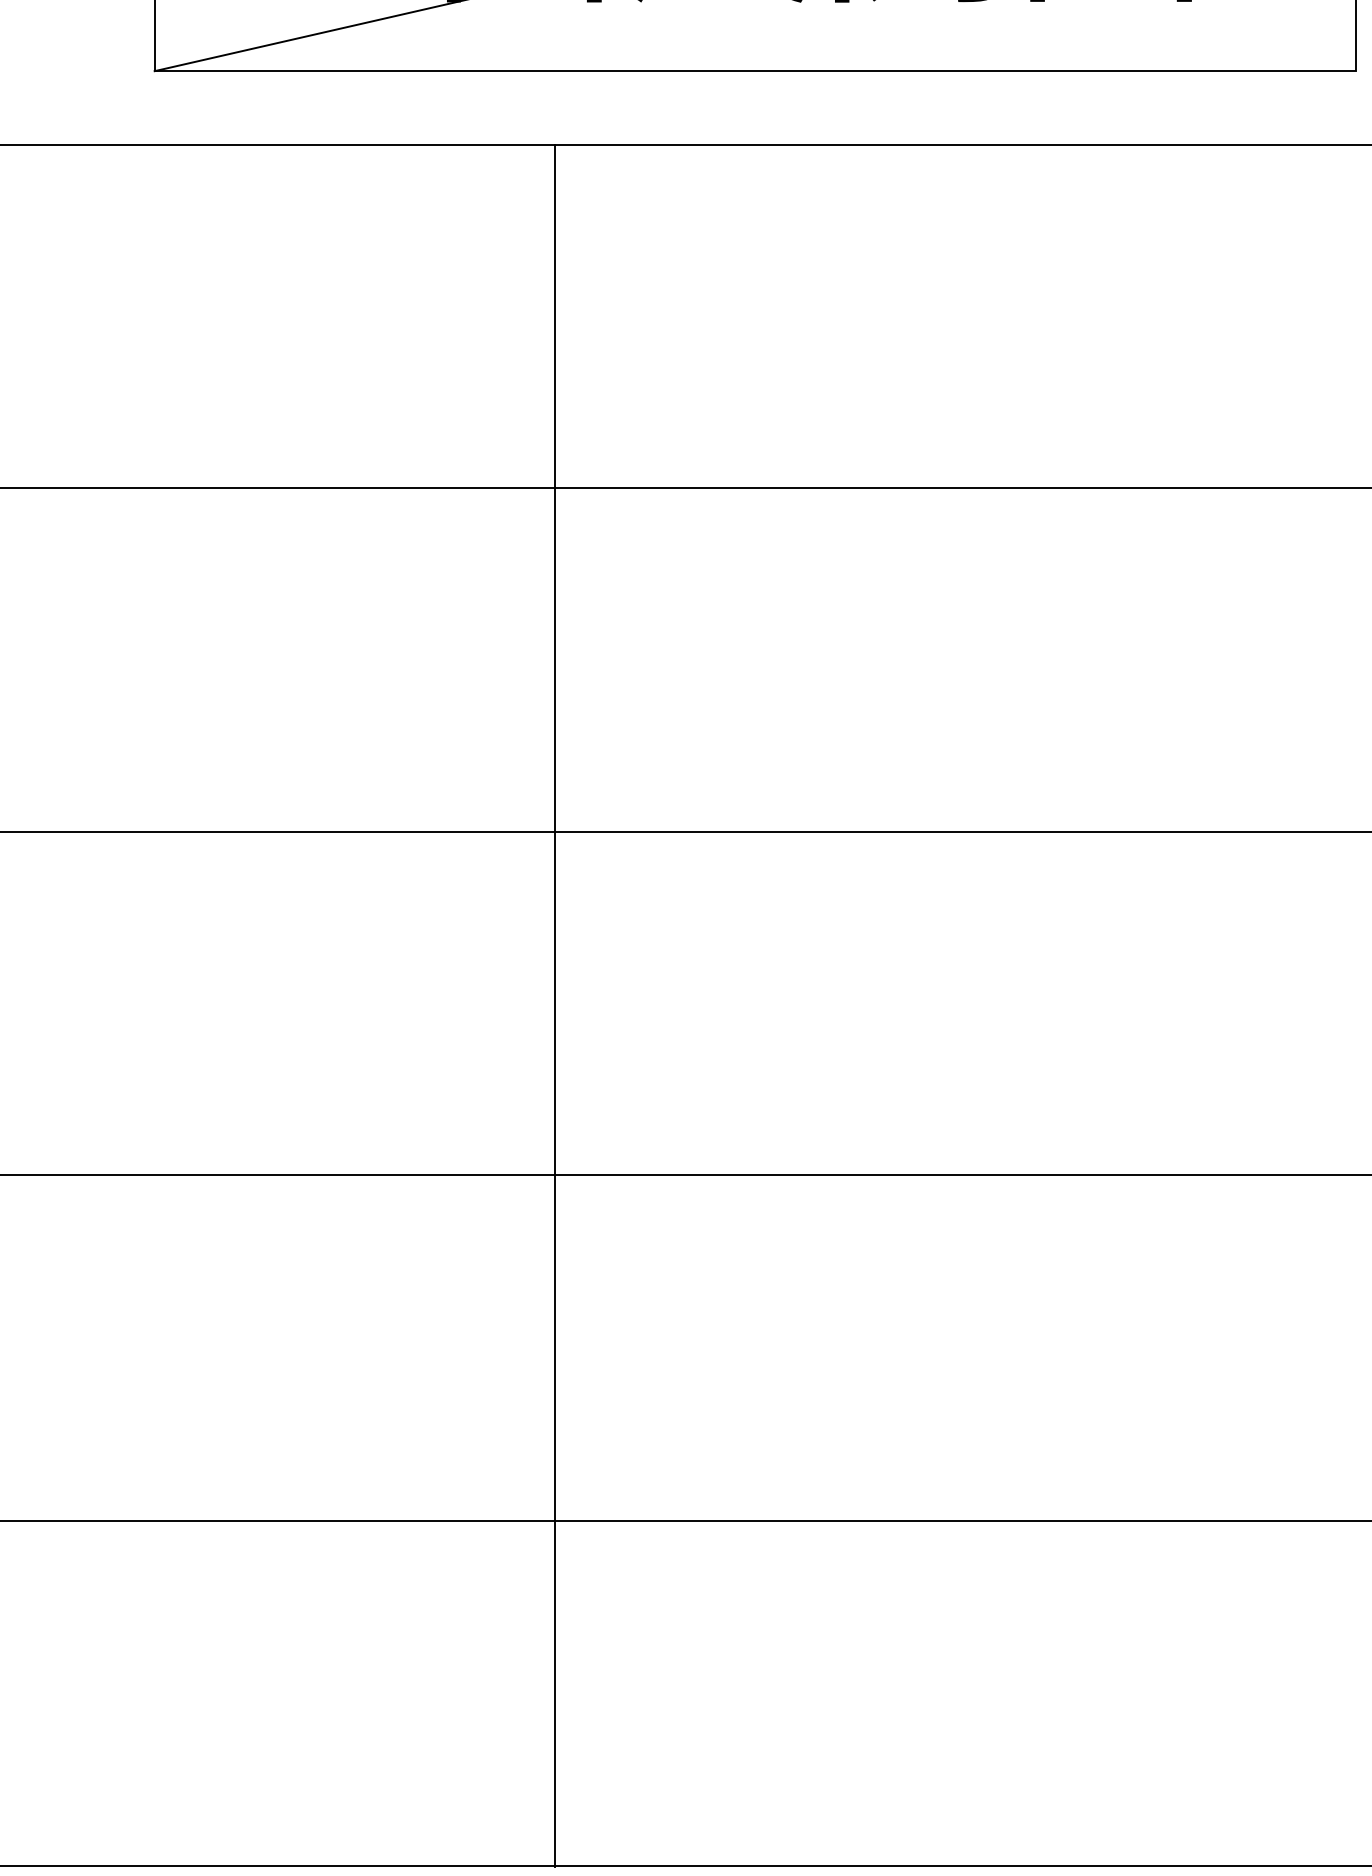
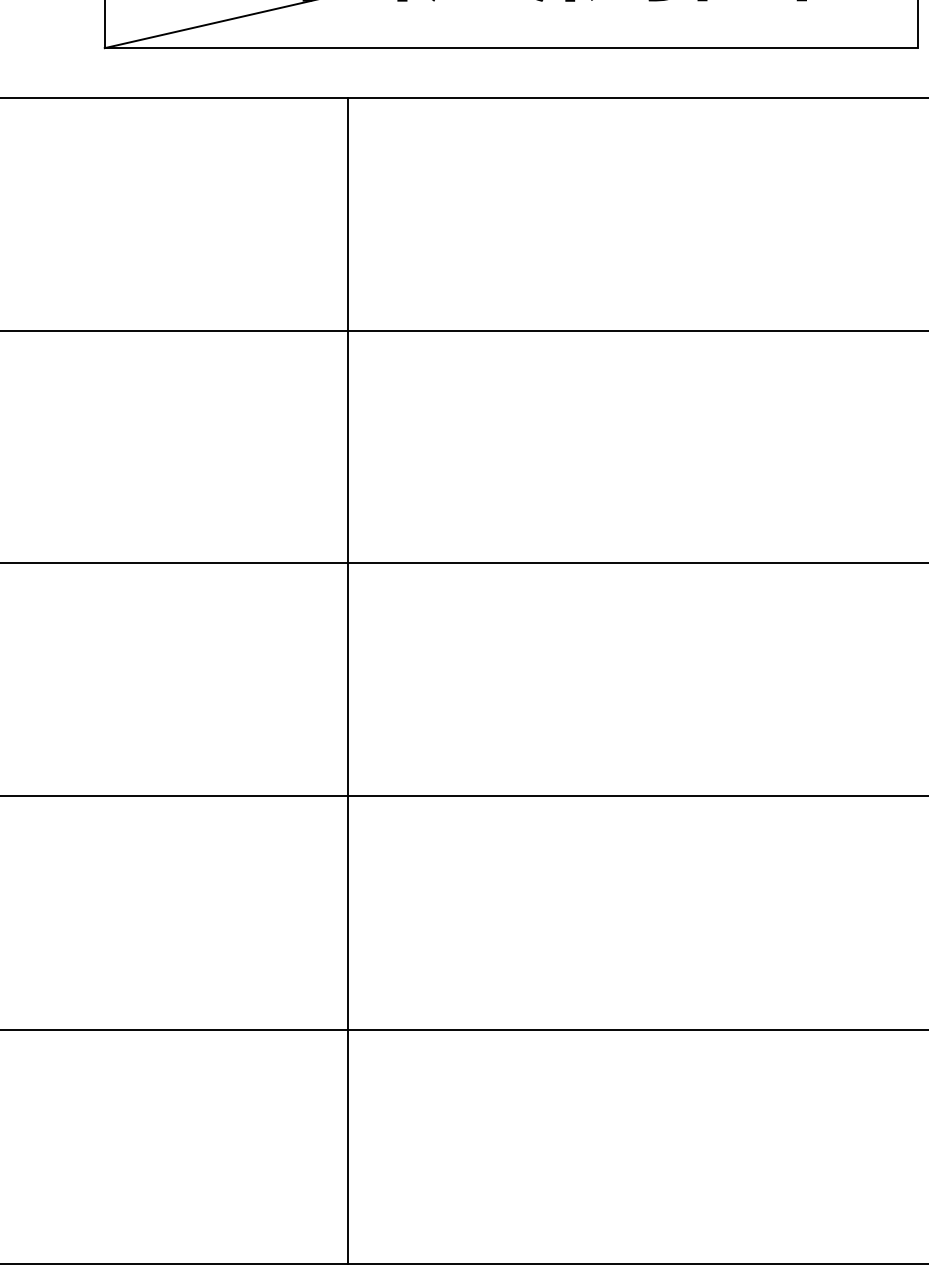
line: (554, 1005) -> (347, 680), moved

